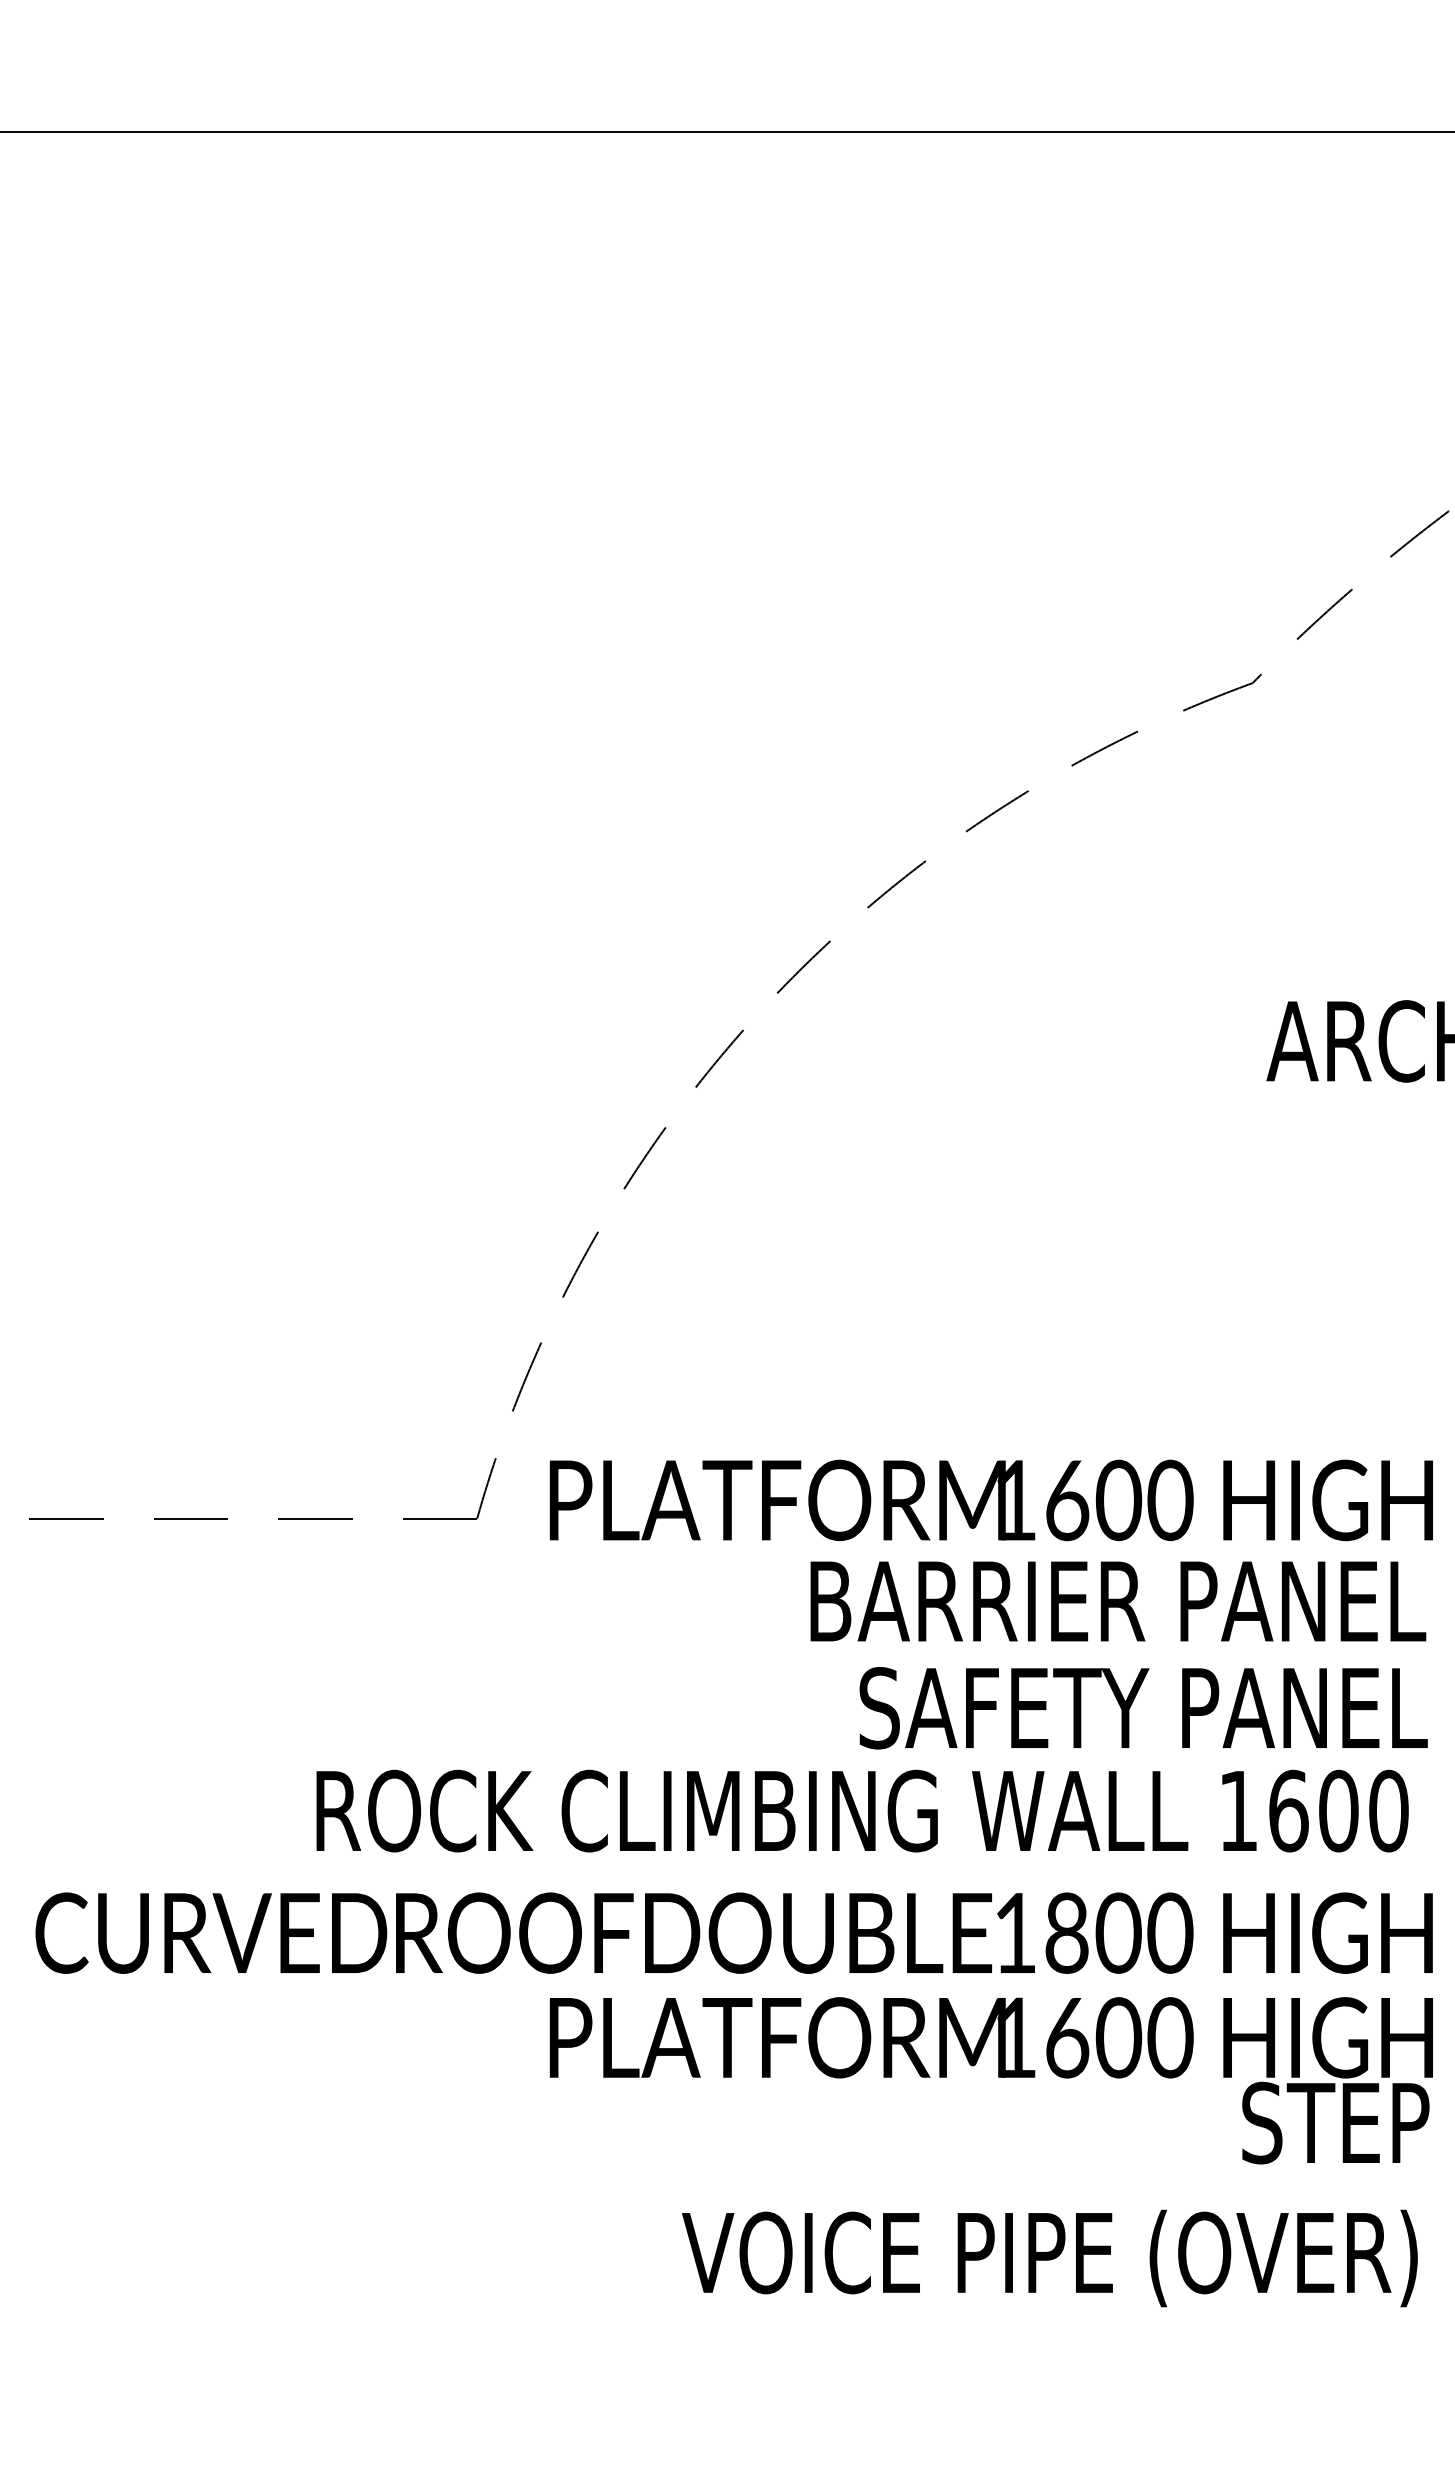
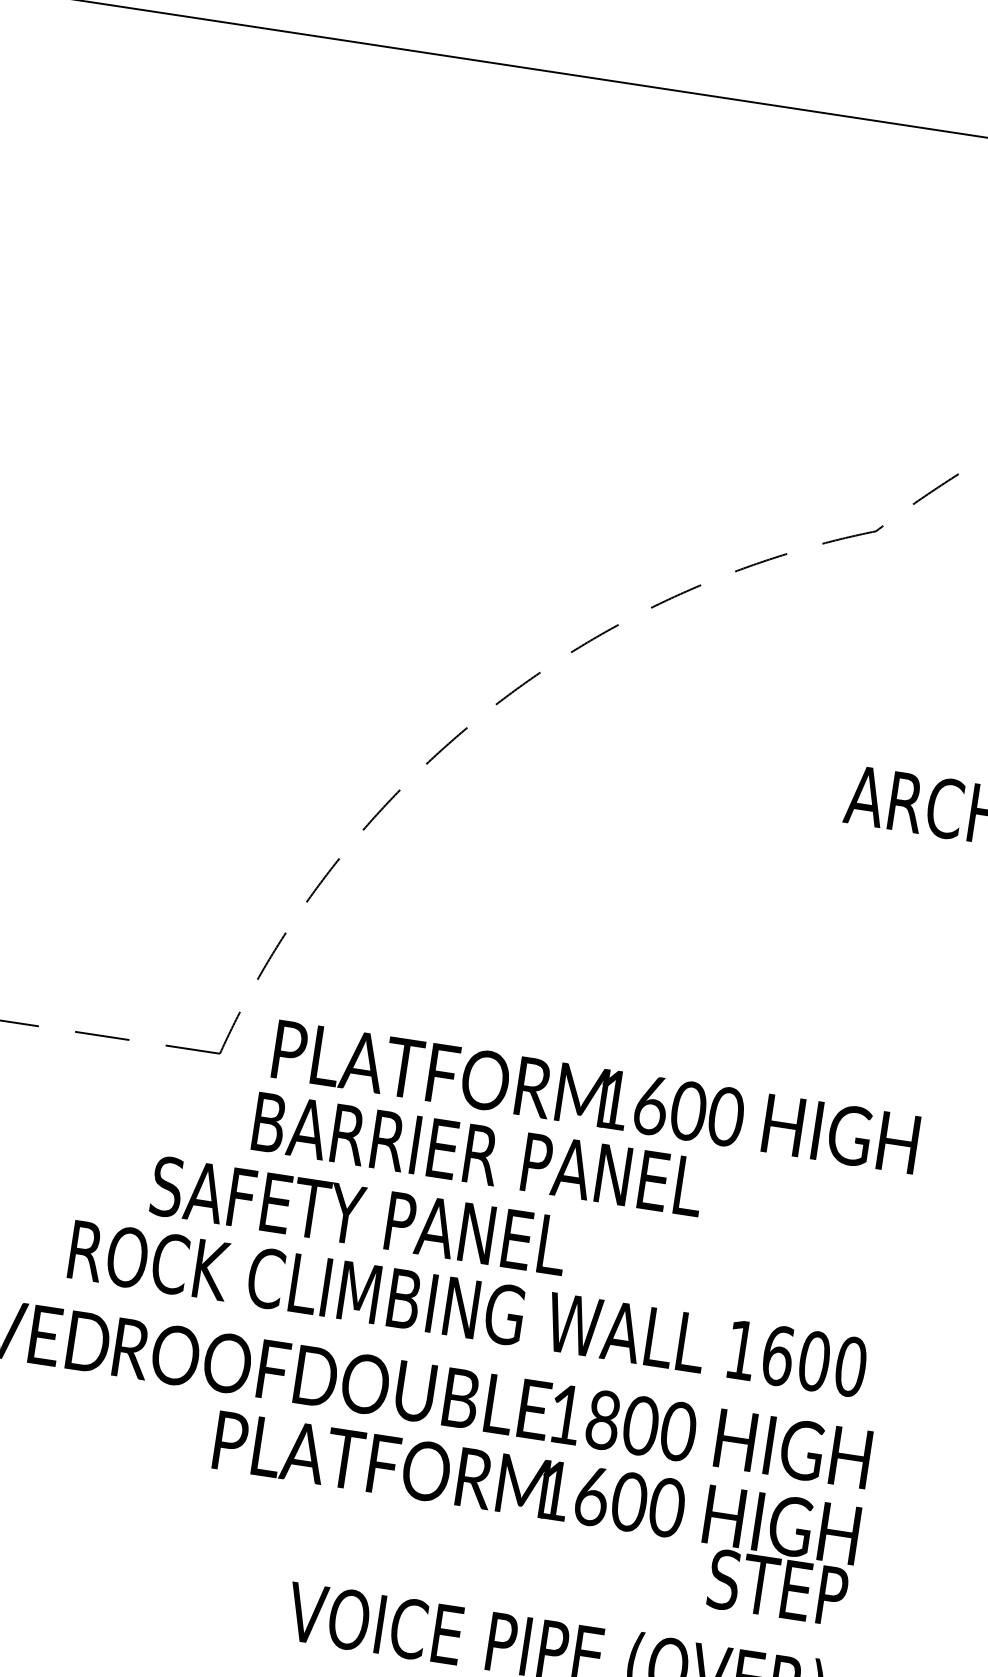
text: (1118, 1601) -> (478, 1154), moved
text: (1143, 1708) -> (359, 1216), moved

